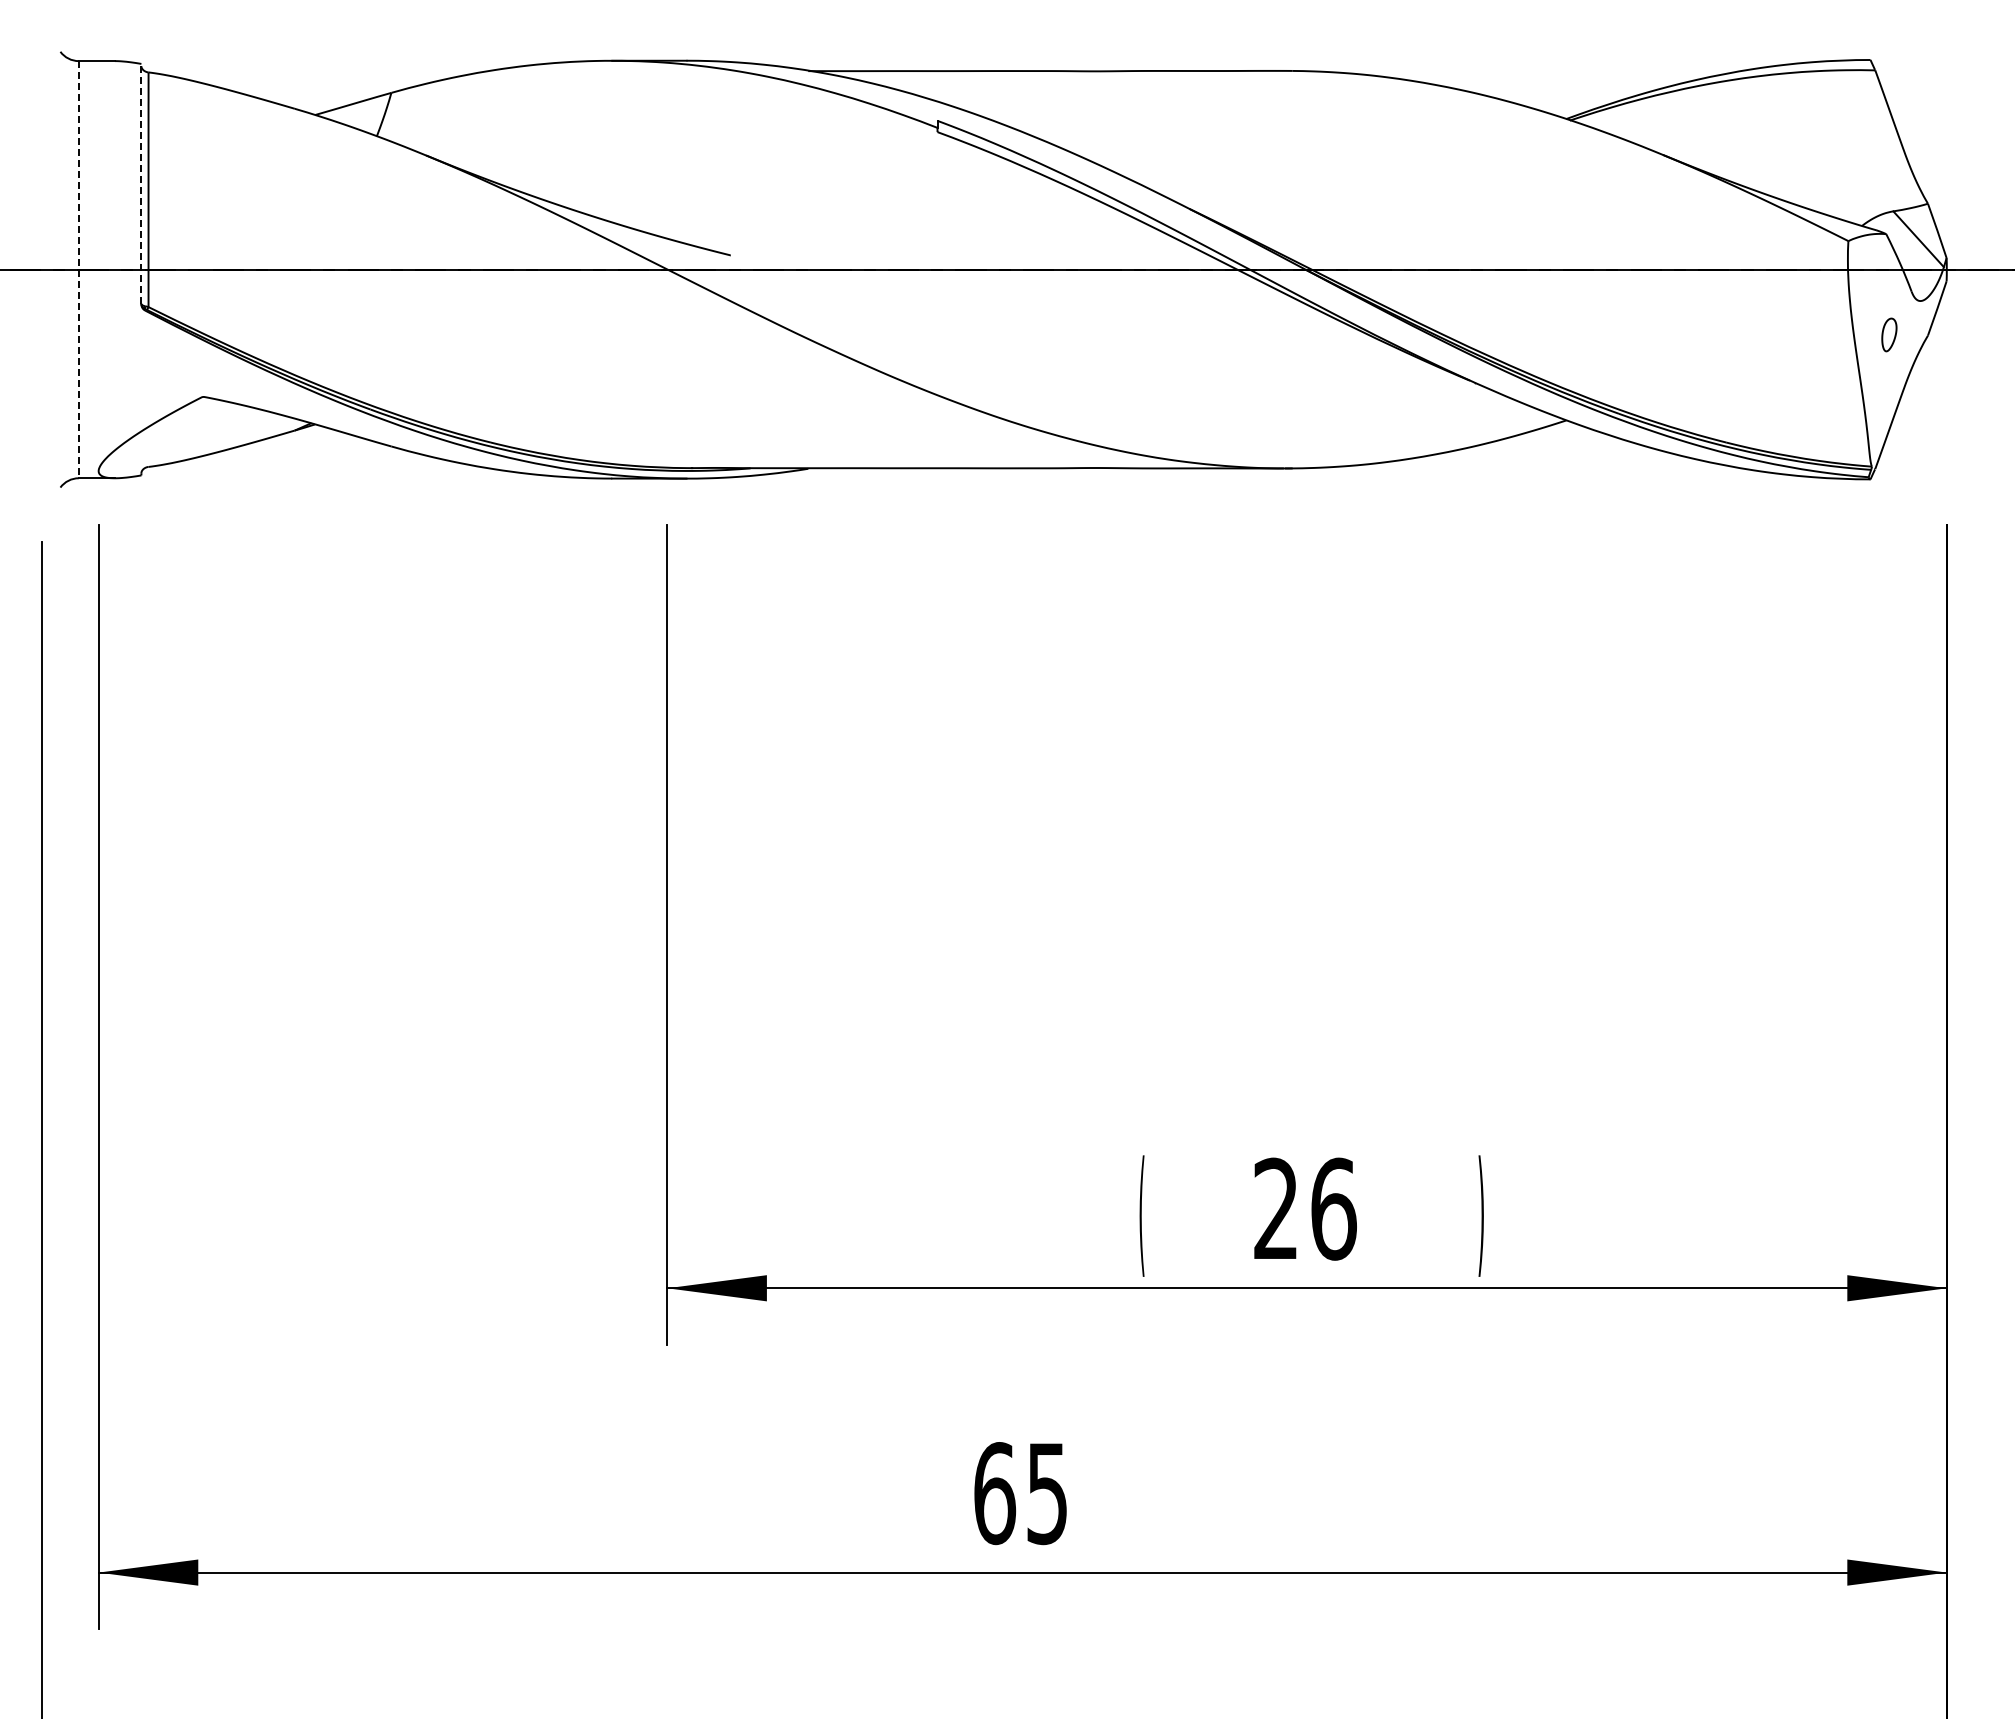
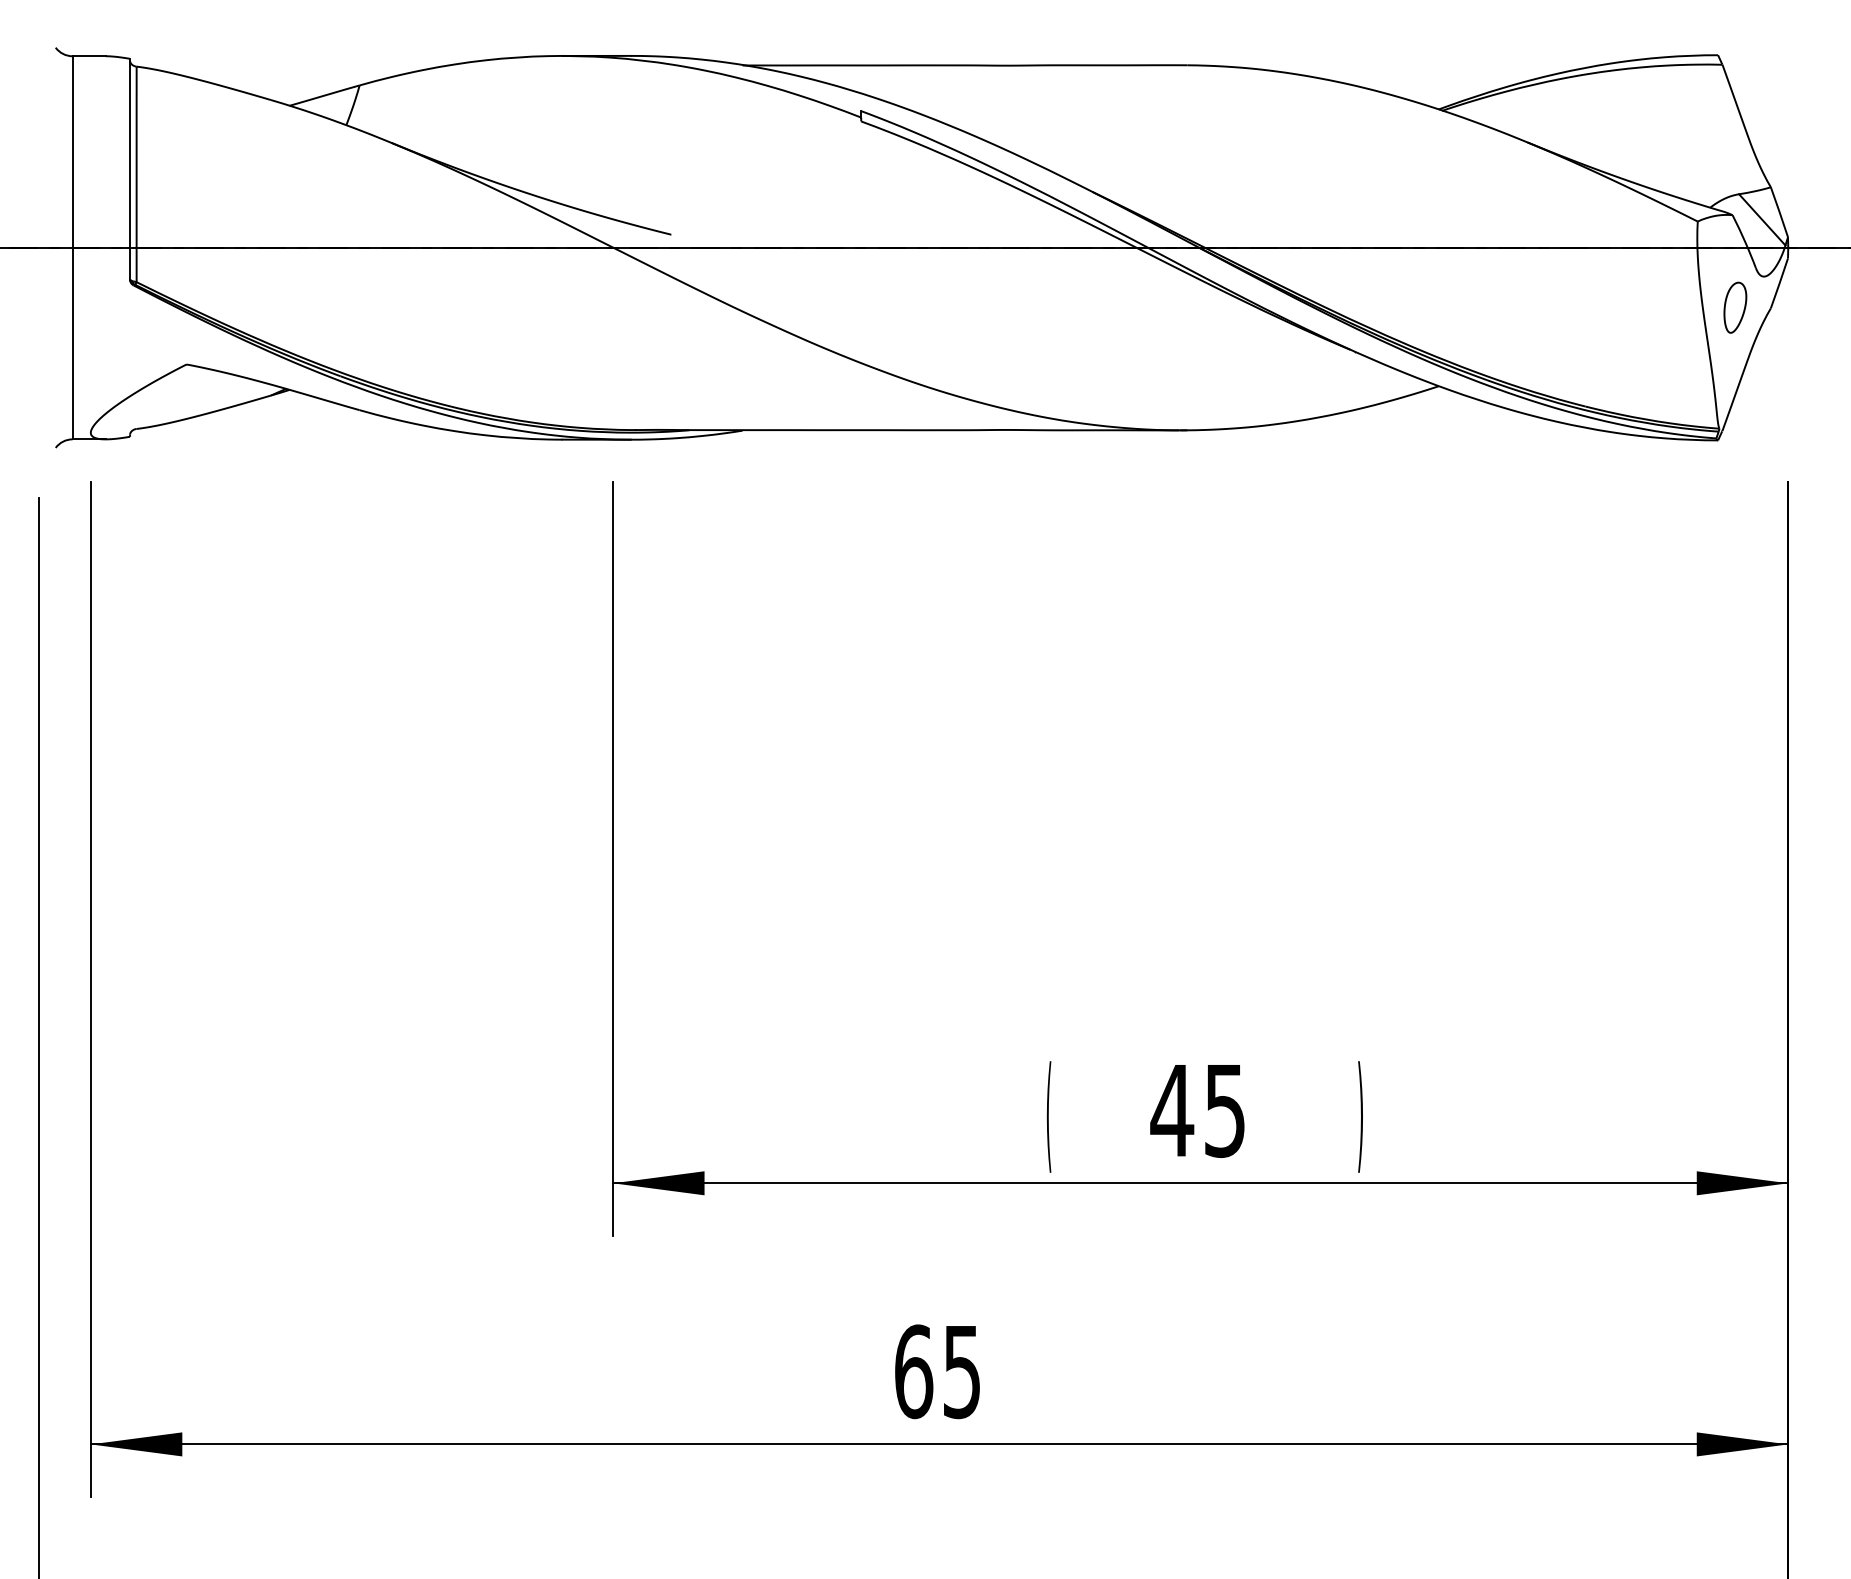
line: (141, 183) -> (130, 168), dashed -> solid
line: (78, 269) -> (72, 247), dashed -> solid
part: (1889, 334) -> (1735, 307), size x1.67
text: (1304, 1208) -> (1198, 1110), 26 -> 45

